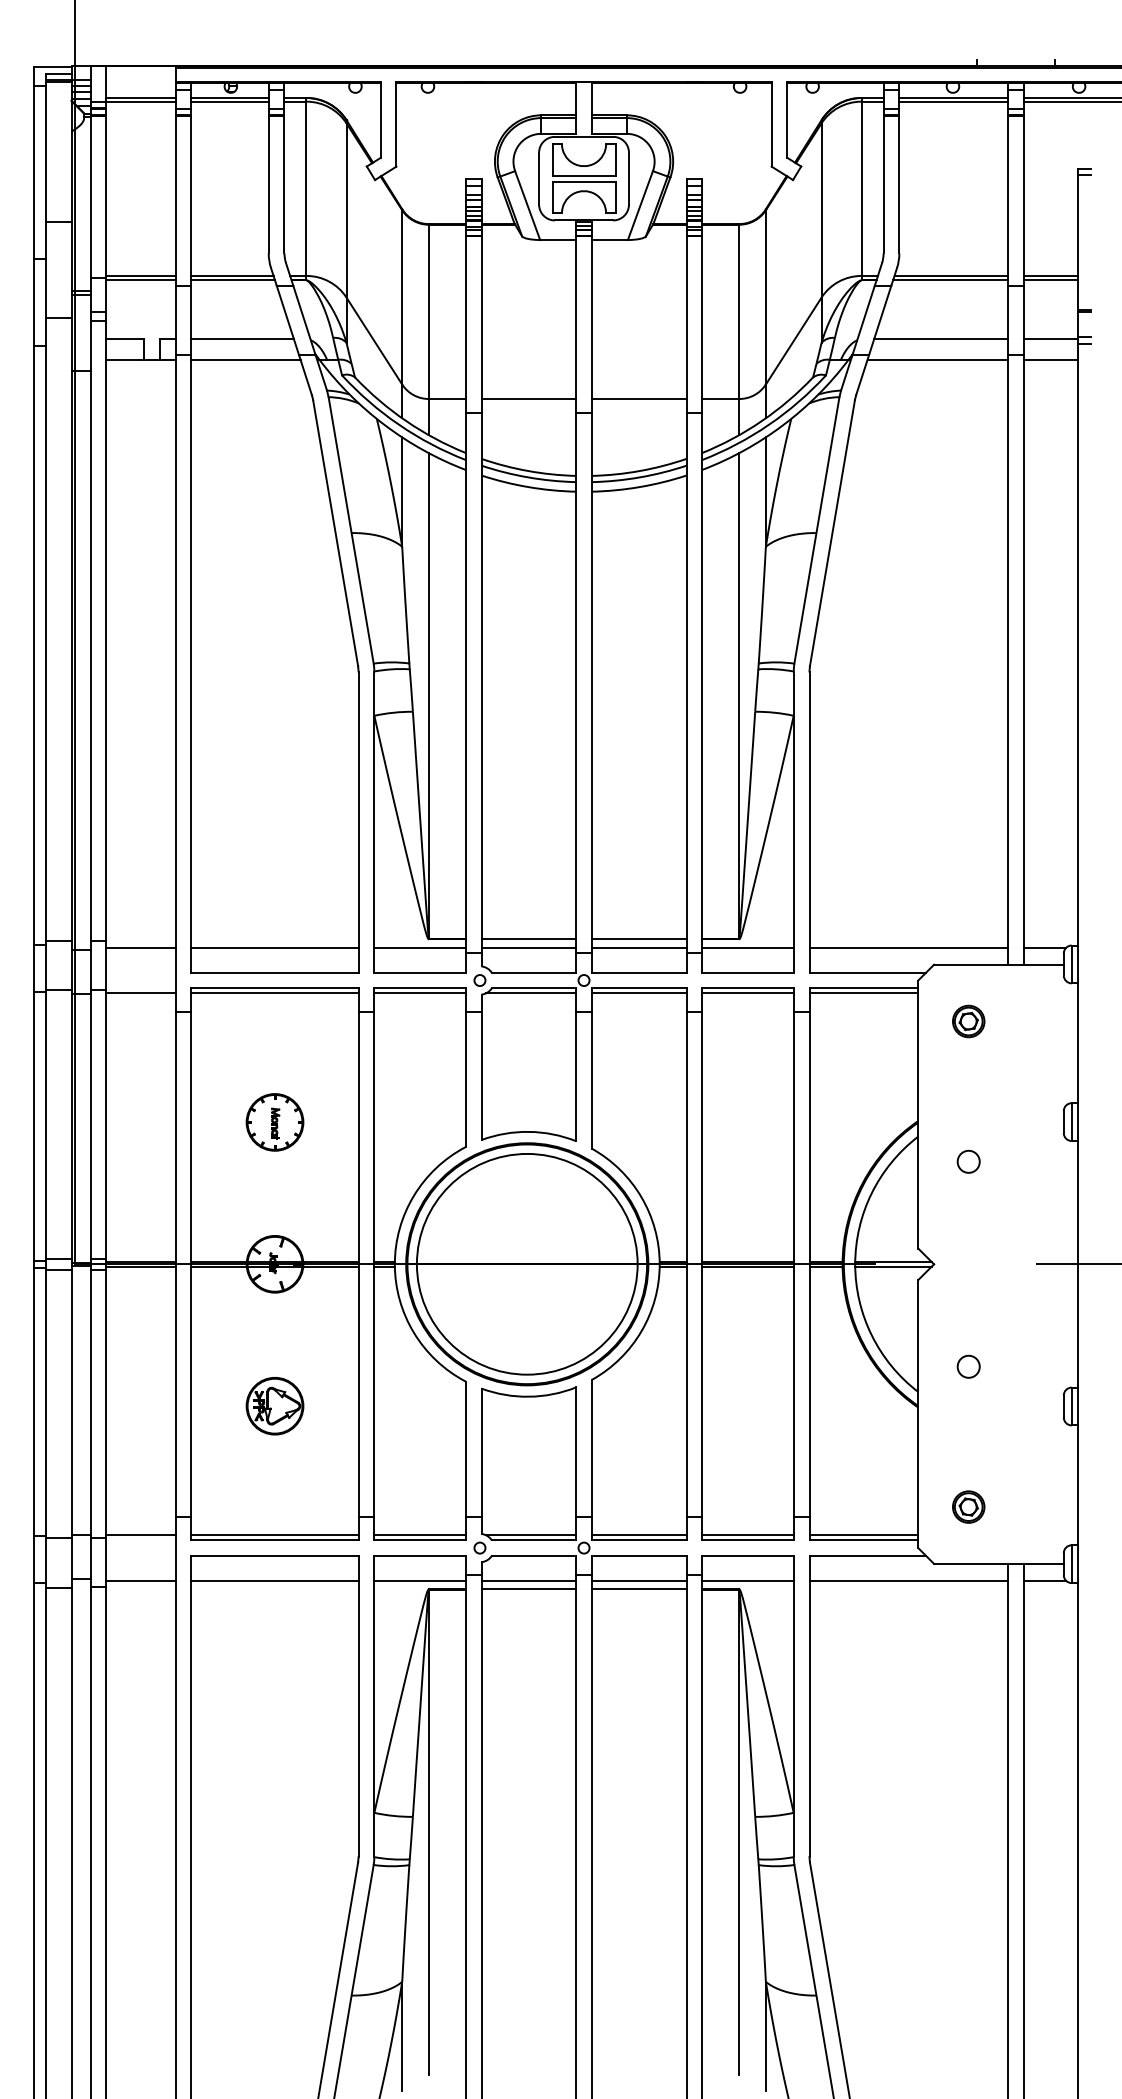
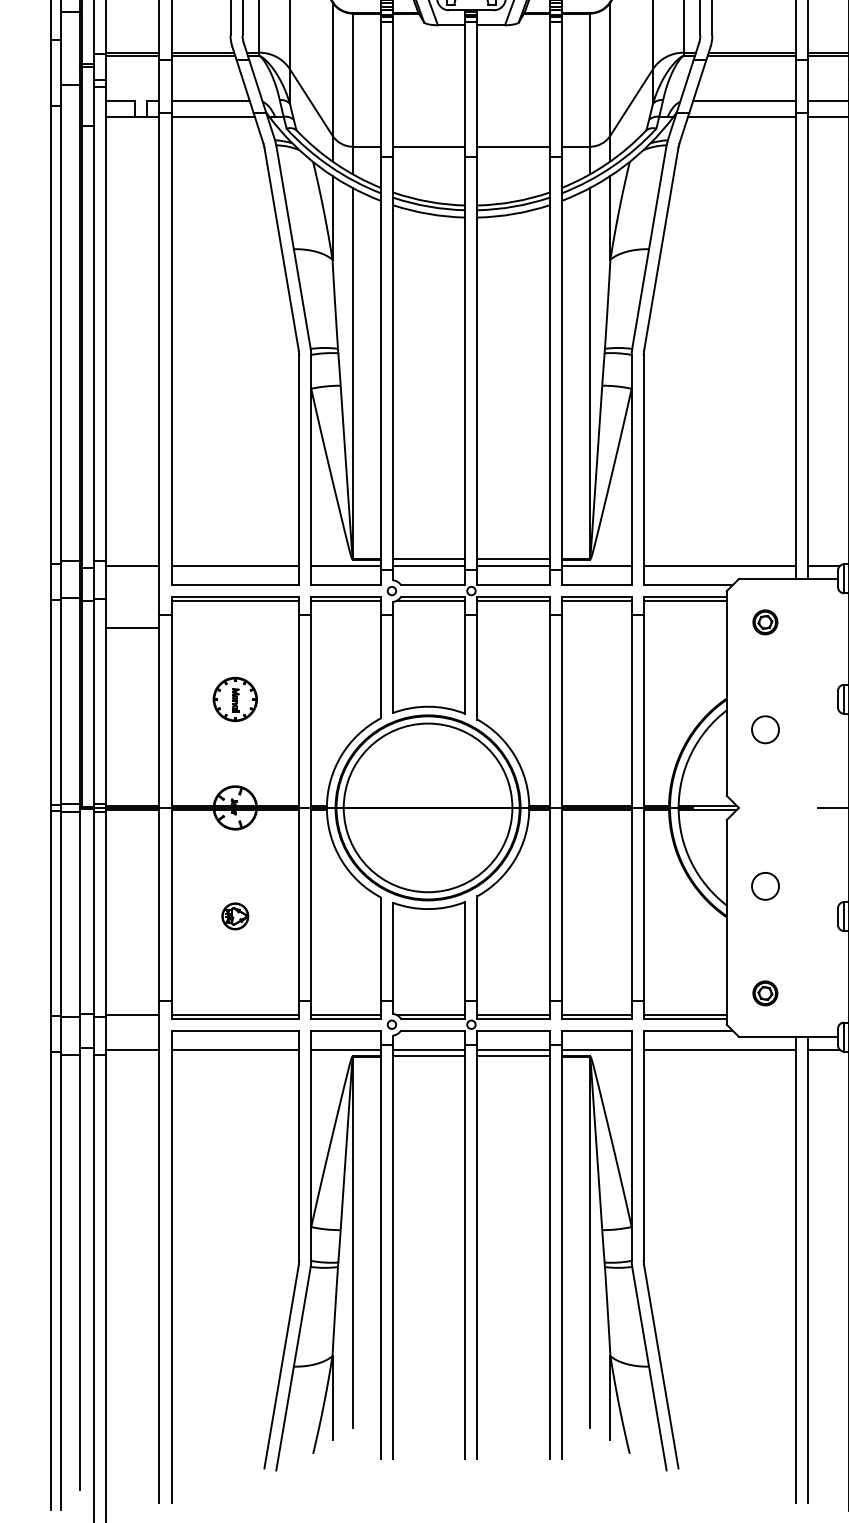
line: (140, 993) -> (132, 628), moved
circle: (968, 1161) -> (765, 729), size x1.6
circle: (968, 1366) -> (765, 886), size x1.6
part: (274, 1406) -> (234, 916), size x0.6

